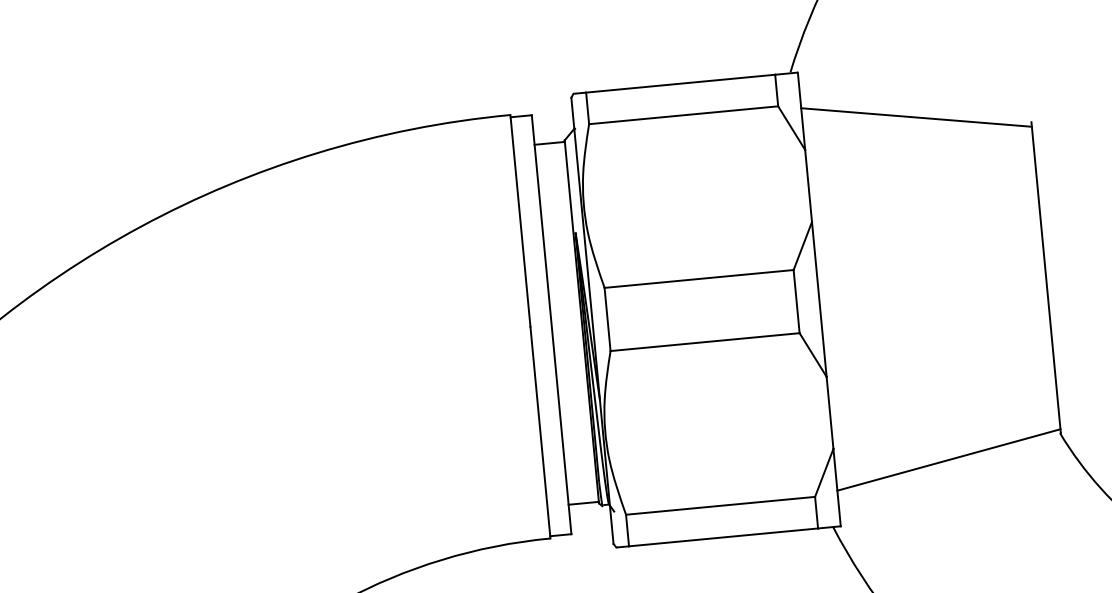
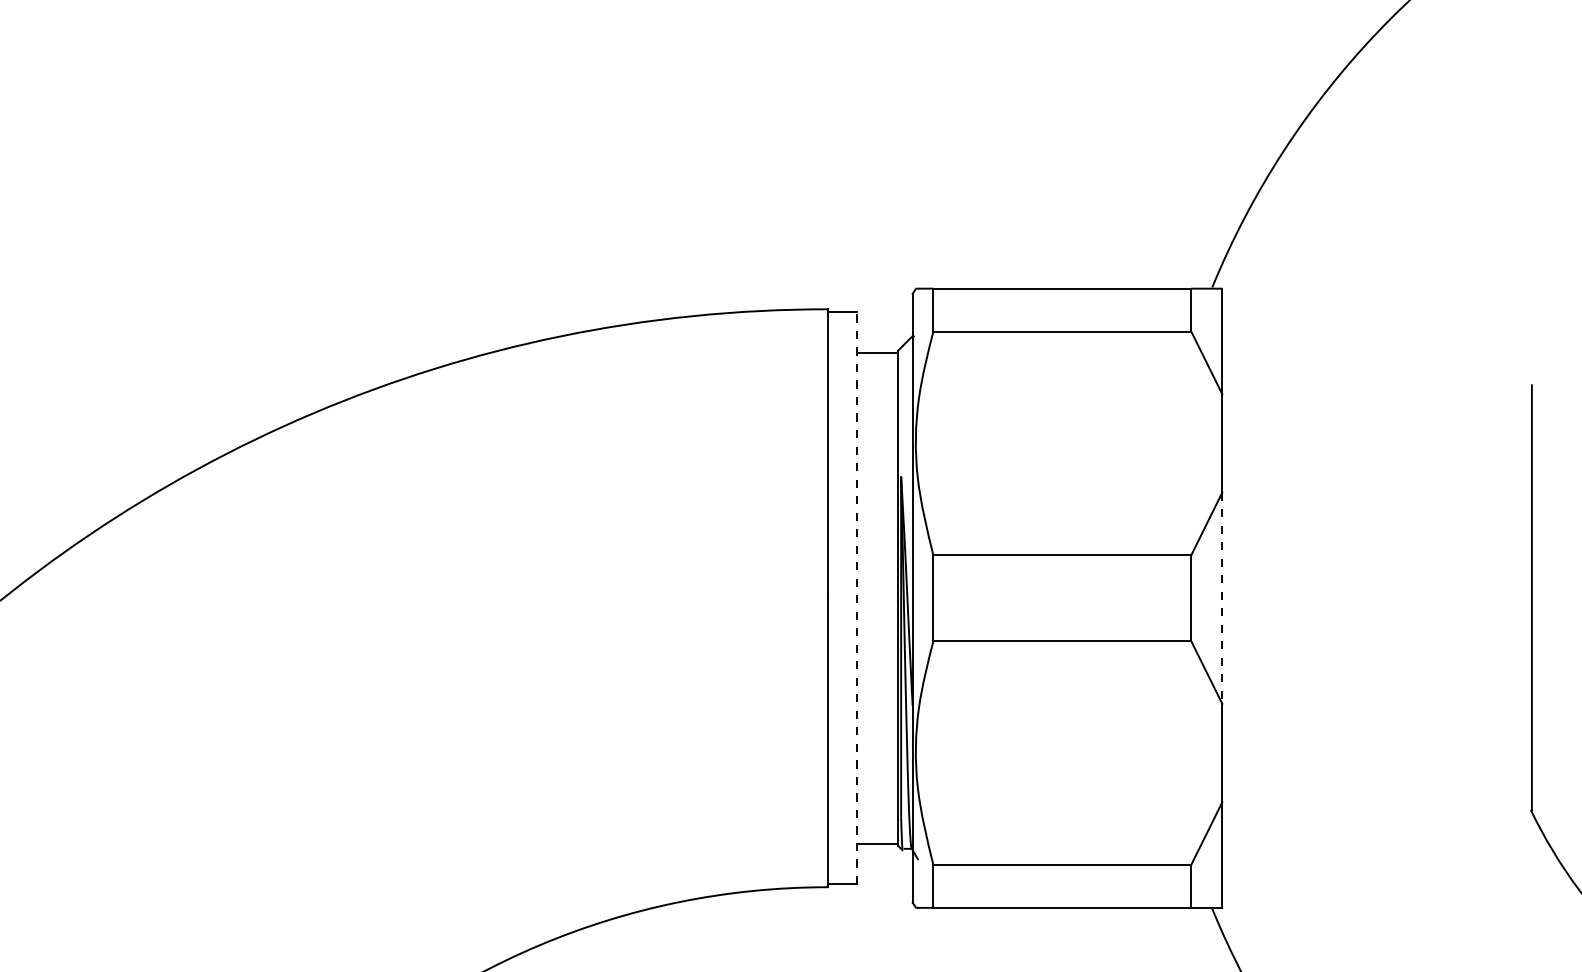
line: (916, 117) -> (1376, 364), removed
line: (819, 299) -> (1222, 598), solid -> dashed
line: (551, 324) -> (856, 598), solid -> dashed
line: (948, 459) -> (1376, 831), removed

